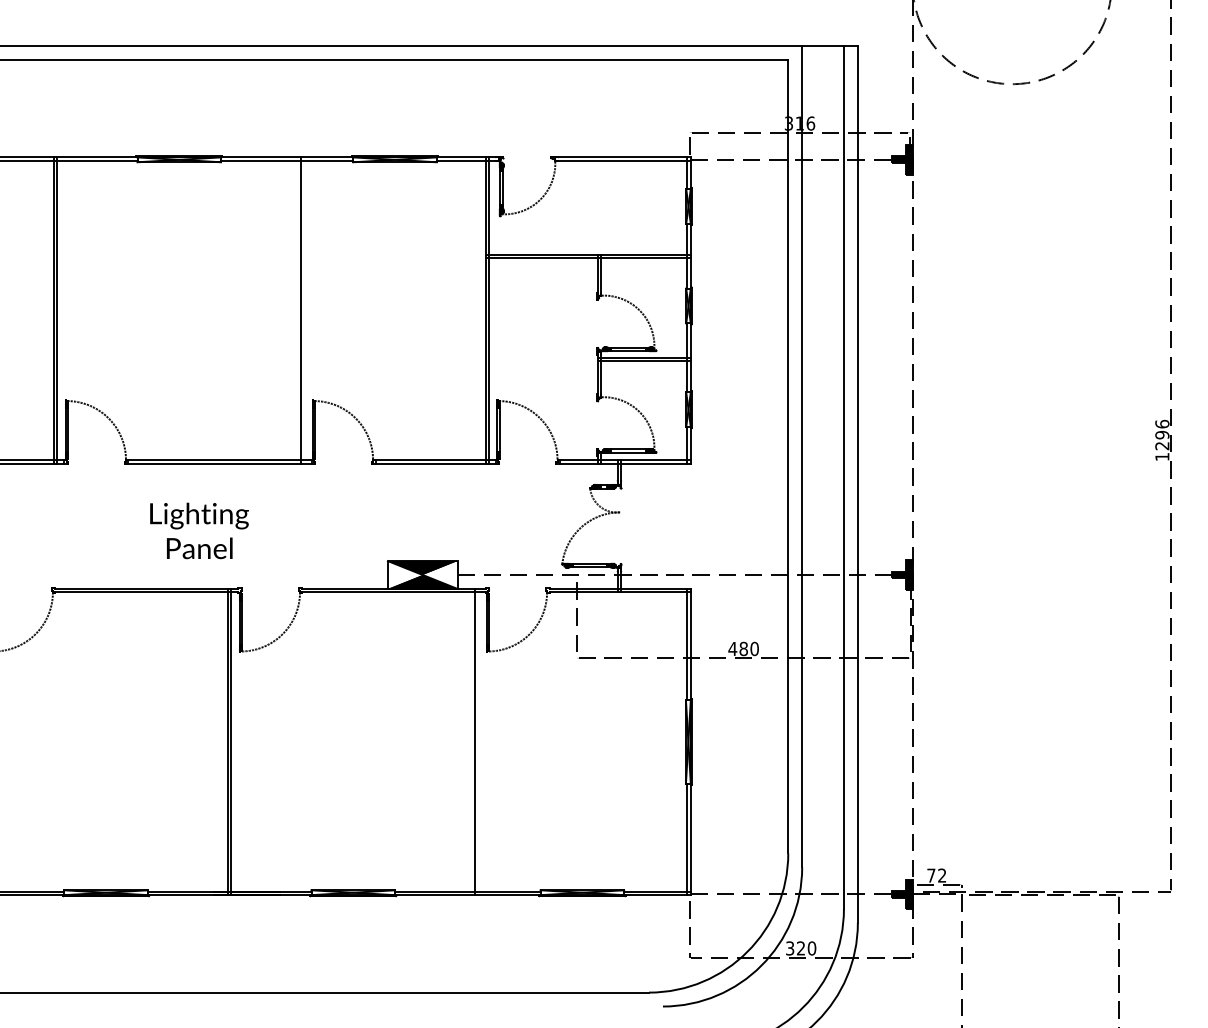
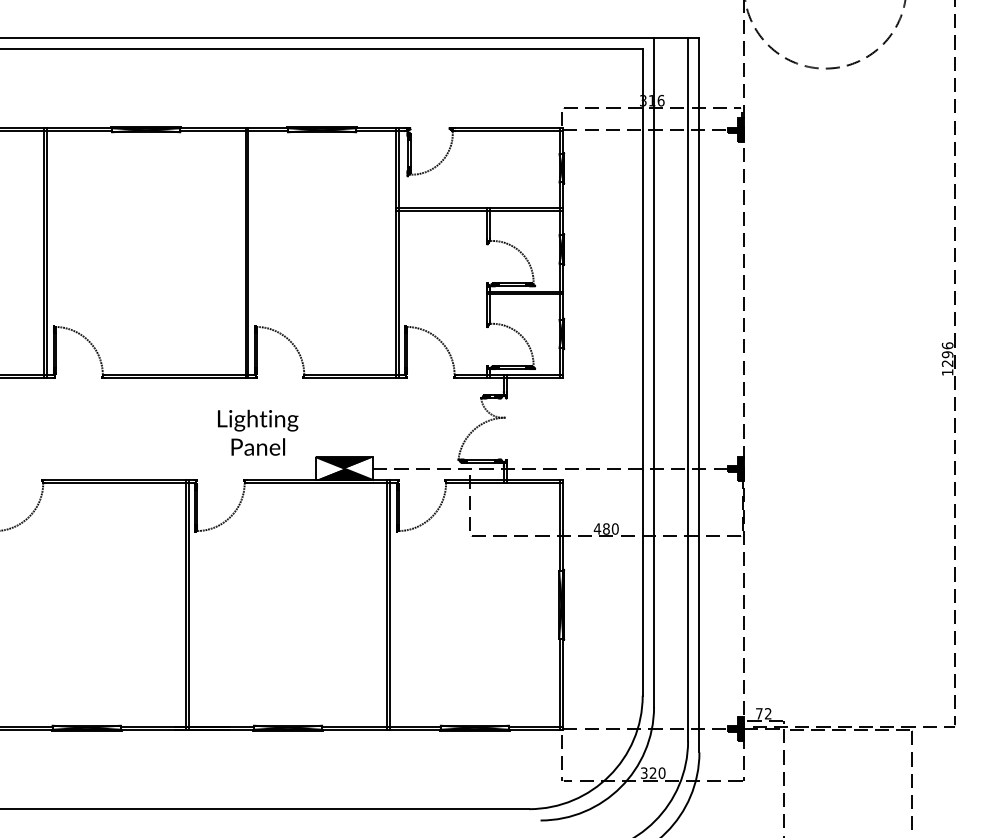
line: (304, 310) -> (248, 253), added
text: (199, 530) -> (258, 432), moved
line: (478, 741) -> (390, 604), added

